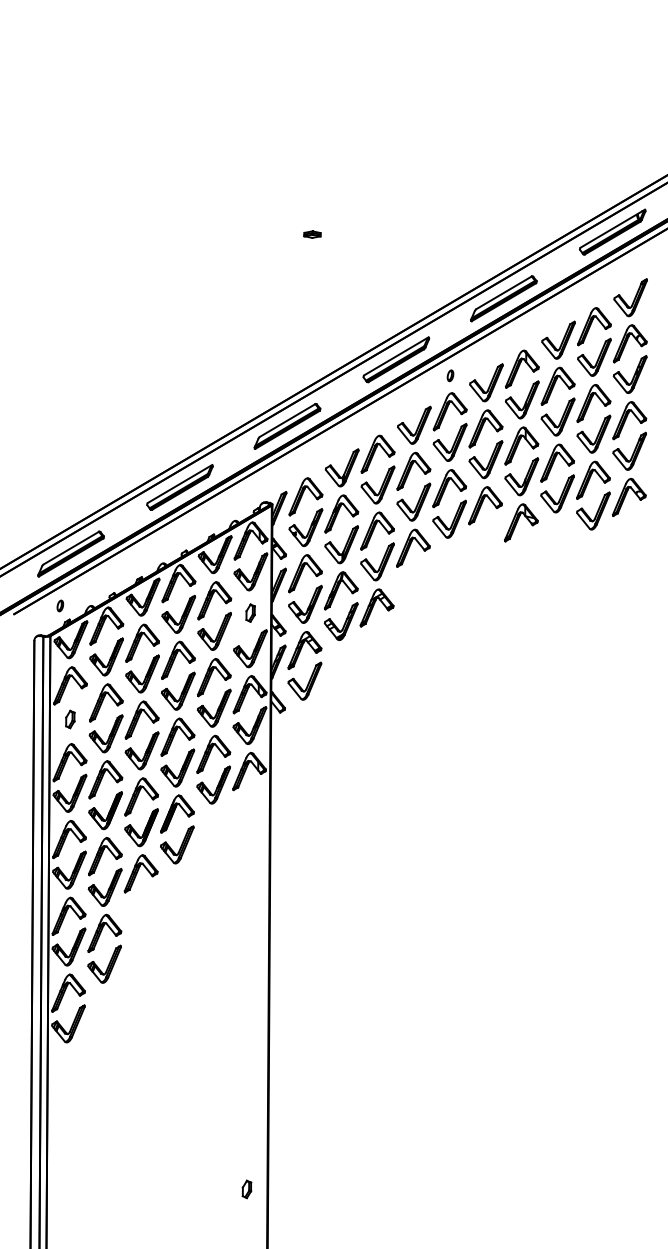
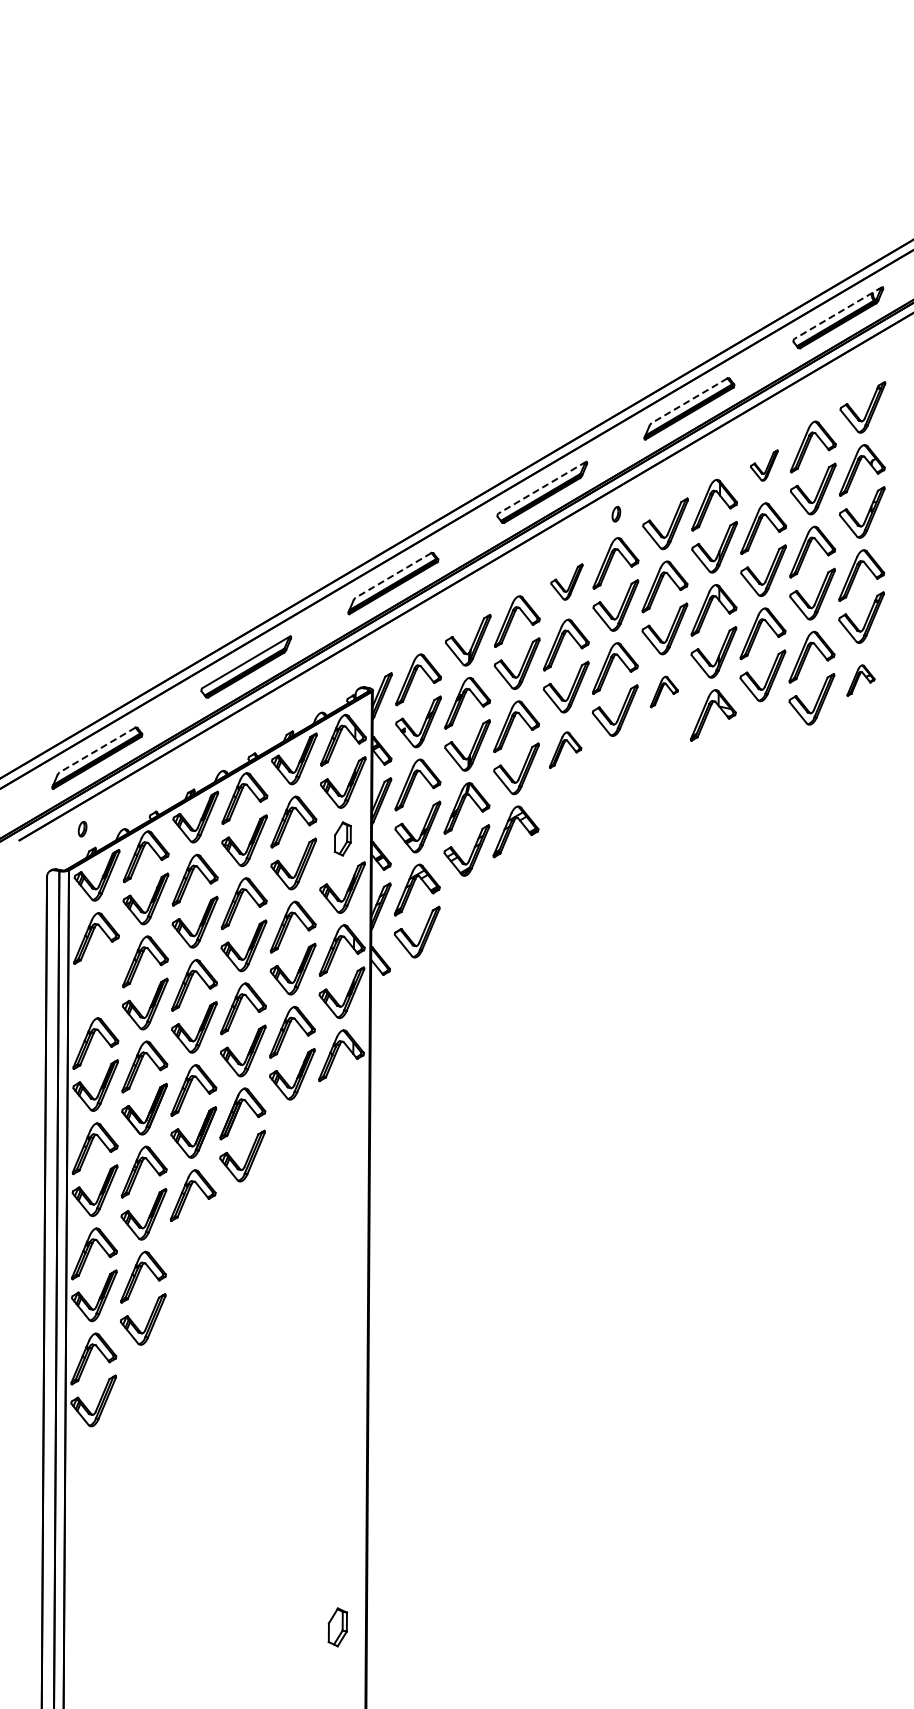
line: (612, 229) -> (838, 313), solid -> dashed
part: (312, 234) -> (427, 320), removed
line: (503, 292) -> (689, 400), solid -> dashed
part: (558, 340) -> (764, 465), size x0.6
line: (395, 356) -> (541, 487), solid -> dashed
line: (287, 420) -> (393, 575), solid -> dashed
part: (414, 424) -> (566, 581), size x0.7
part: (628, 497) -> (860, 680), size x0.6
part: (485, 505) -> (664, 691), size x0.6
part: (413, 547) -> (565, 749), size x0.7
line: (71, 548) -> (97, 750), solid -> dashed
part: (250, 612) -> (342, 838), size x1.4
part: (69, 719) -> (95, 984), removed
part: (246, 1189) -> (337, 1627), size x1.6

